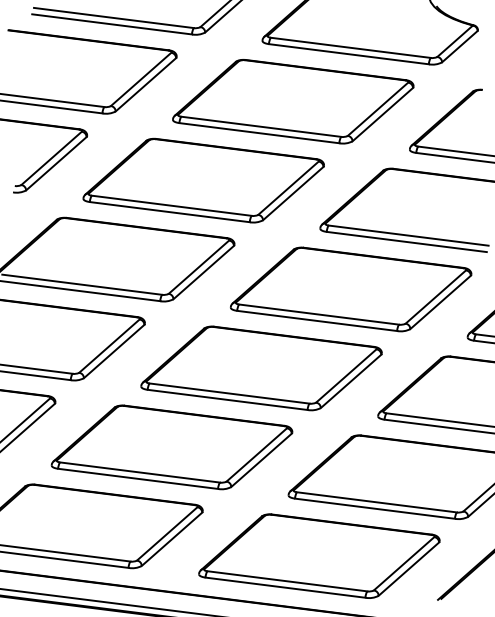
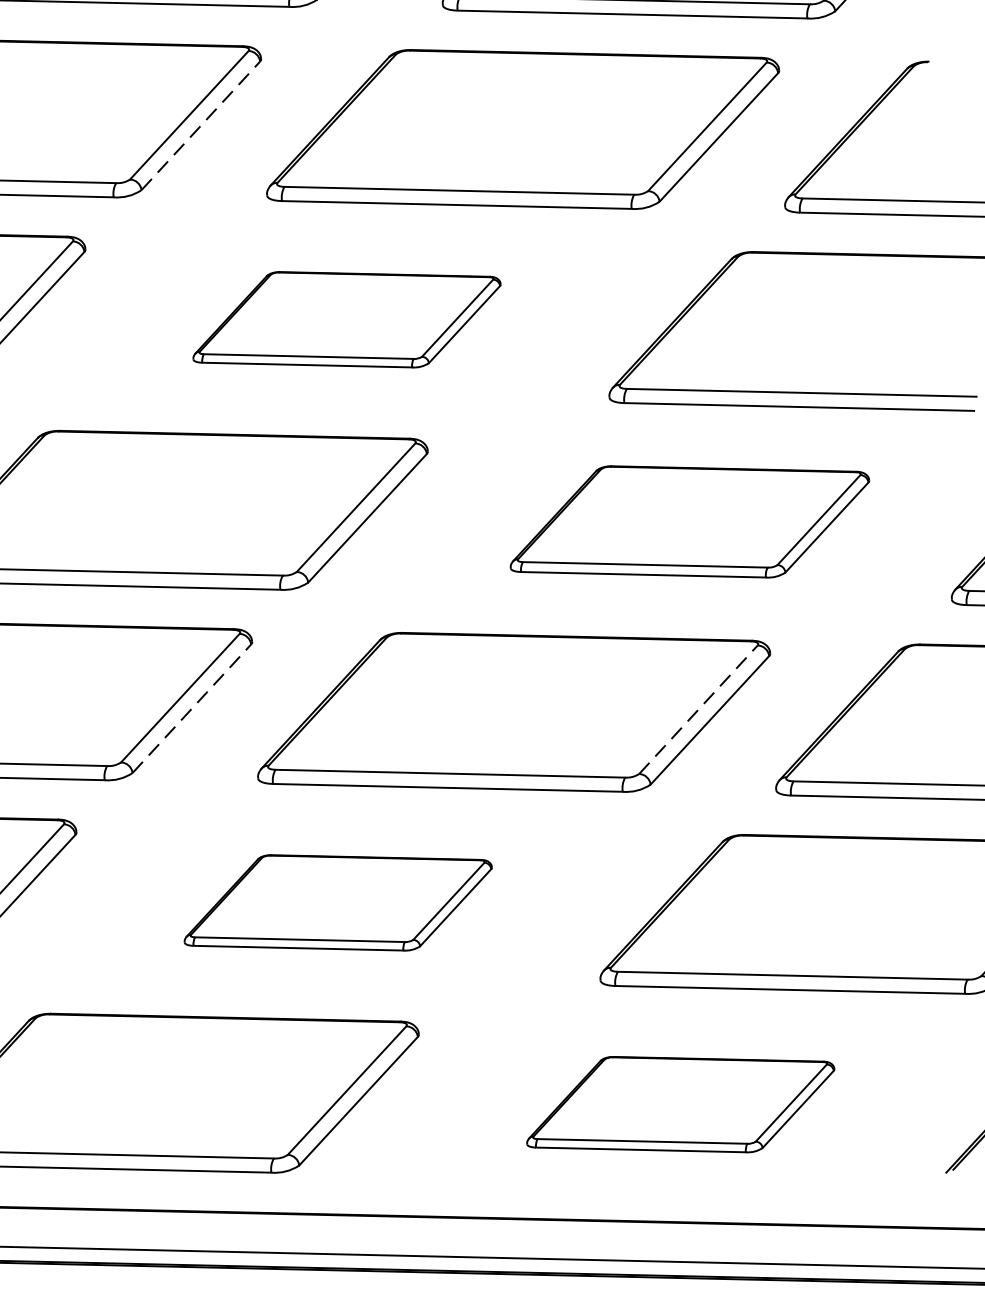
line: (146, 84) -> (202, 125), solid -> dashed
part: (203, 180) -> (346, 319), size x0.6
part: (351, 289) -> (690, 521), size x0.7
line: (114, 351) -> (192, 708), solid -> dashed
line: (346, 375) -> (698, 708), solid -> dashed
part: (171, 447) -> (336, 903), size x0.6
part: (319, 555) -> (680, 1103), size x0.6

